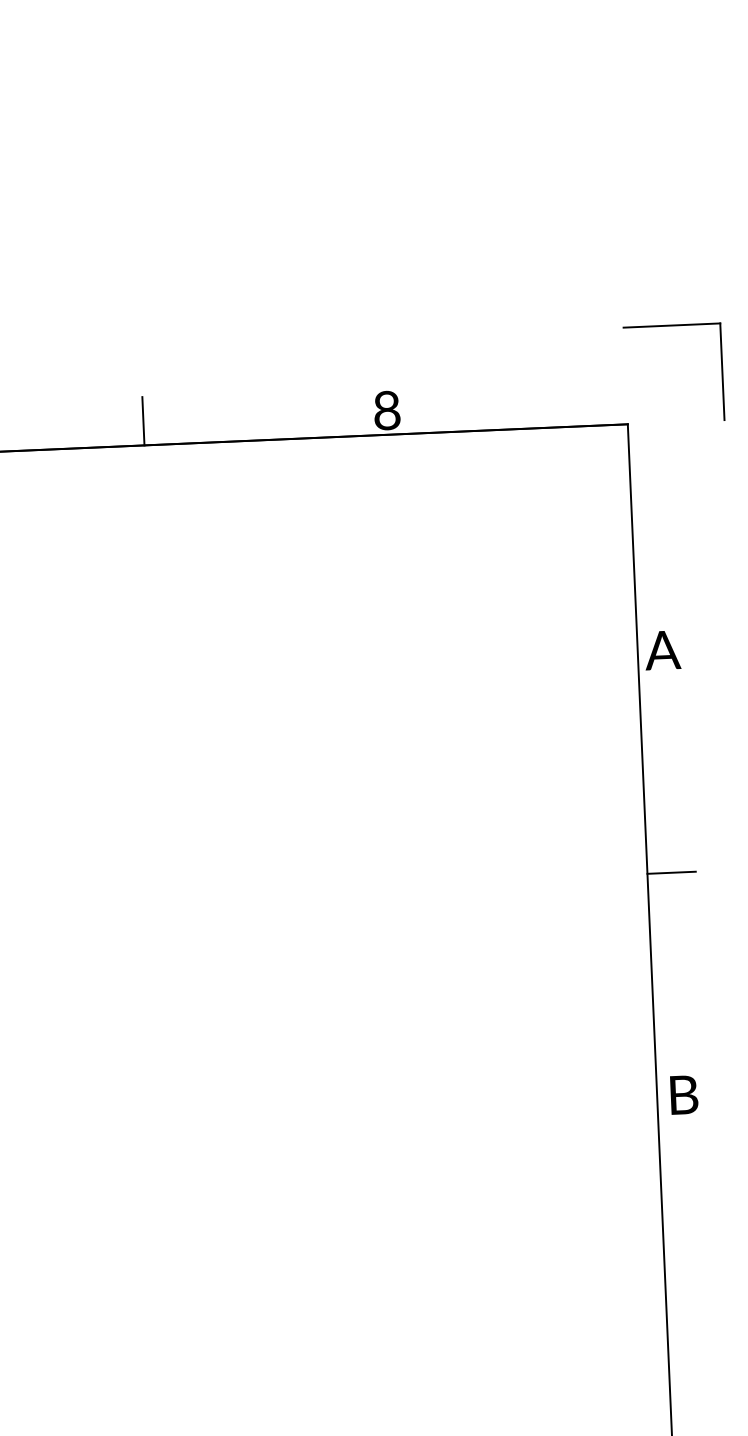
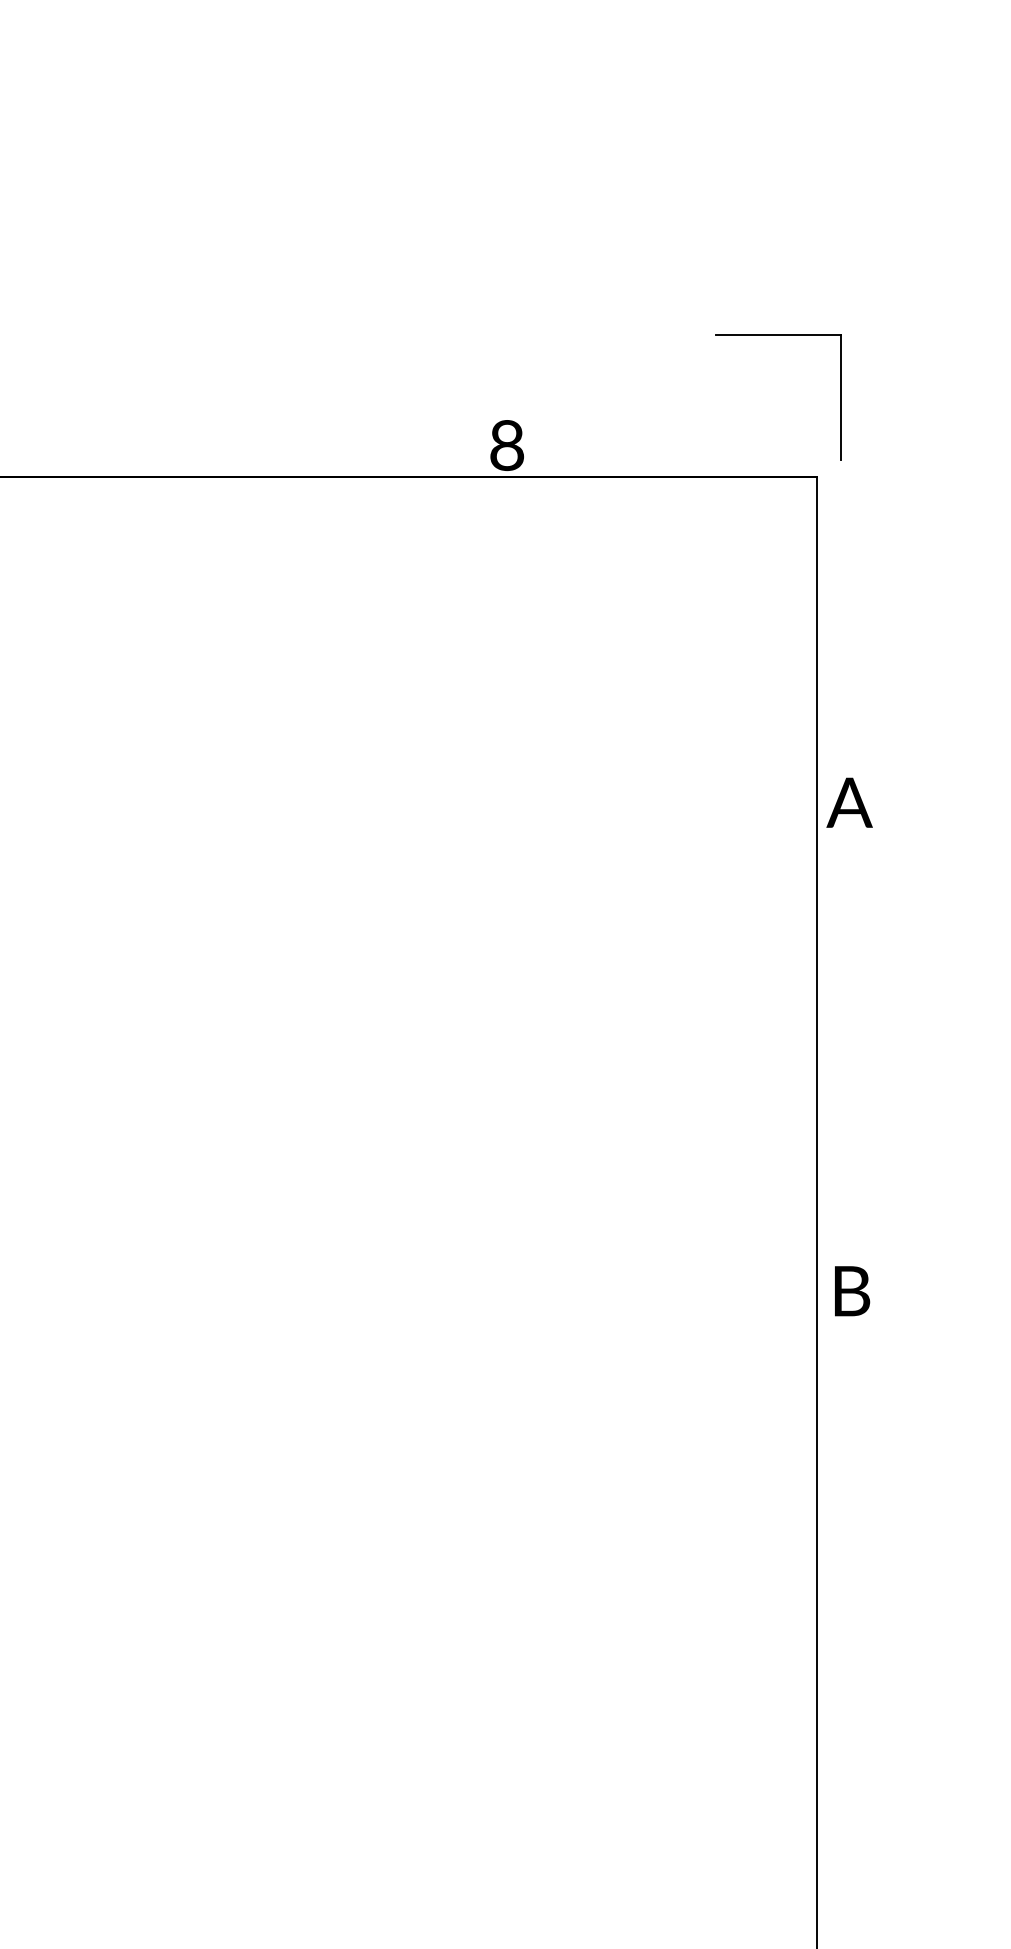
part: (671, 326) -> (778, 335), moved
line: (143, 421) -> (191, 445), removed
text: (662, 650) -> (849, 802), moved
line: (671, 872) -> (848, 1058), removed
text: (684, 1095) -> (852, 1291), moved

